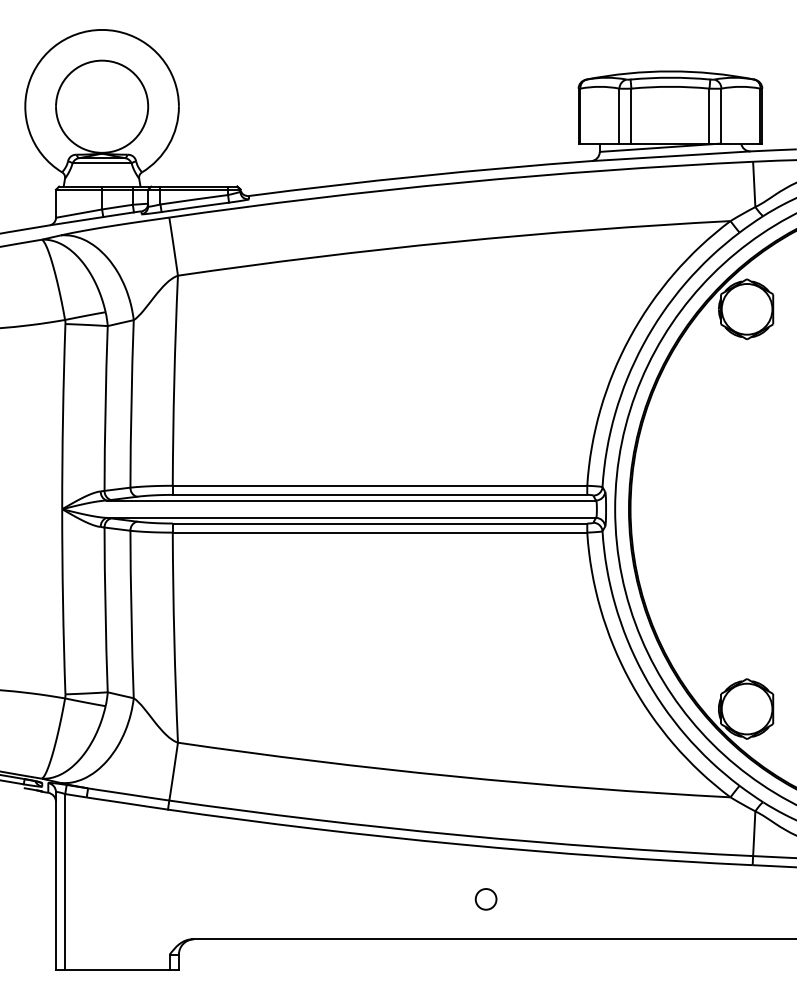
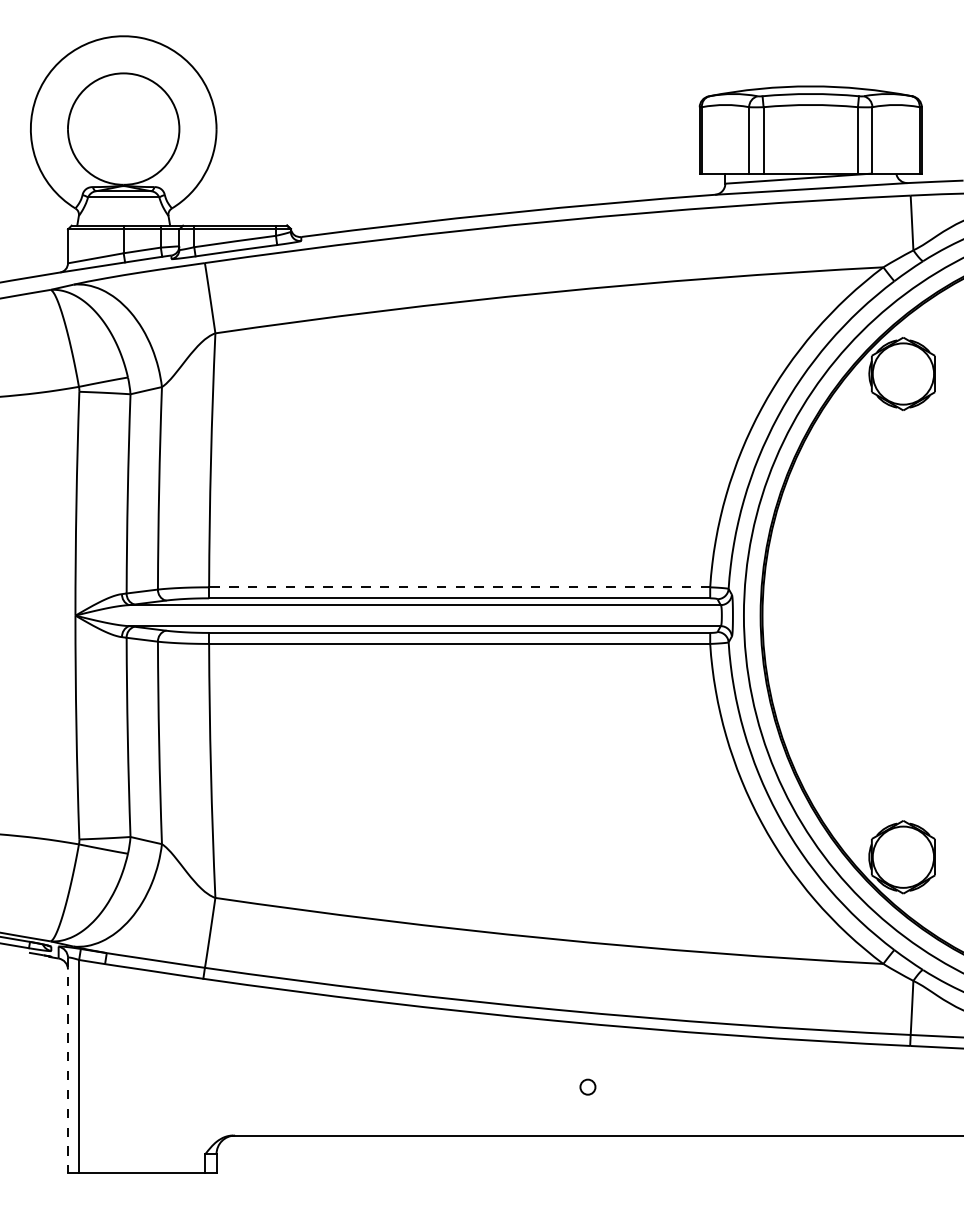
line: (379, 485) -> (459, 587), solid -> dashed
line: (55, 881) -> (67, 1065), solid -> dashed
circle: (485, 898) -> (587, 1086), size x0.6

